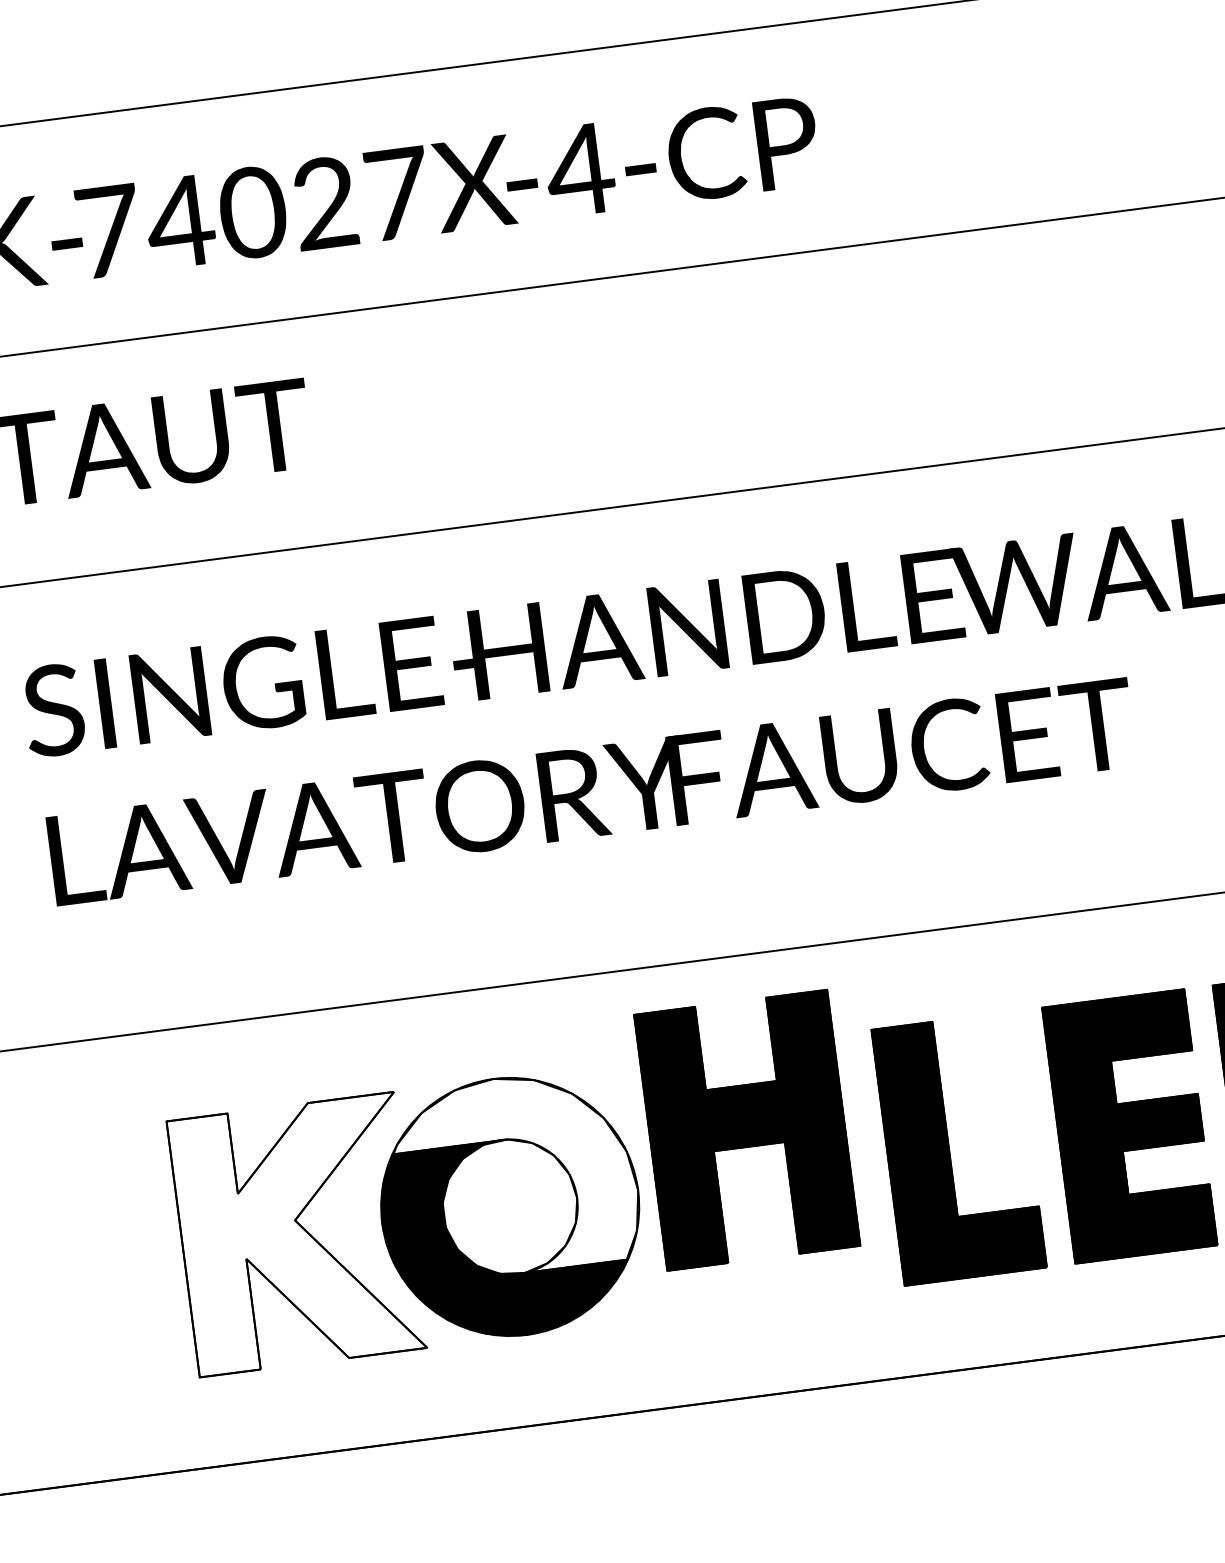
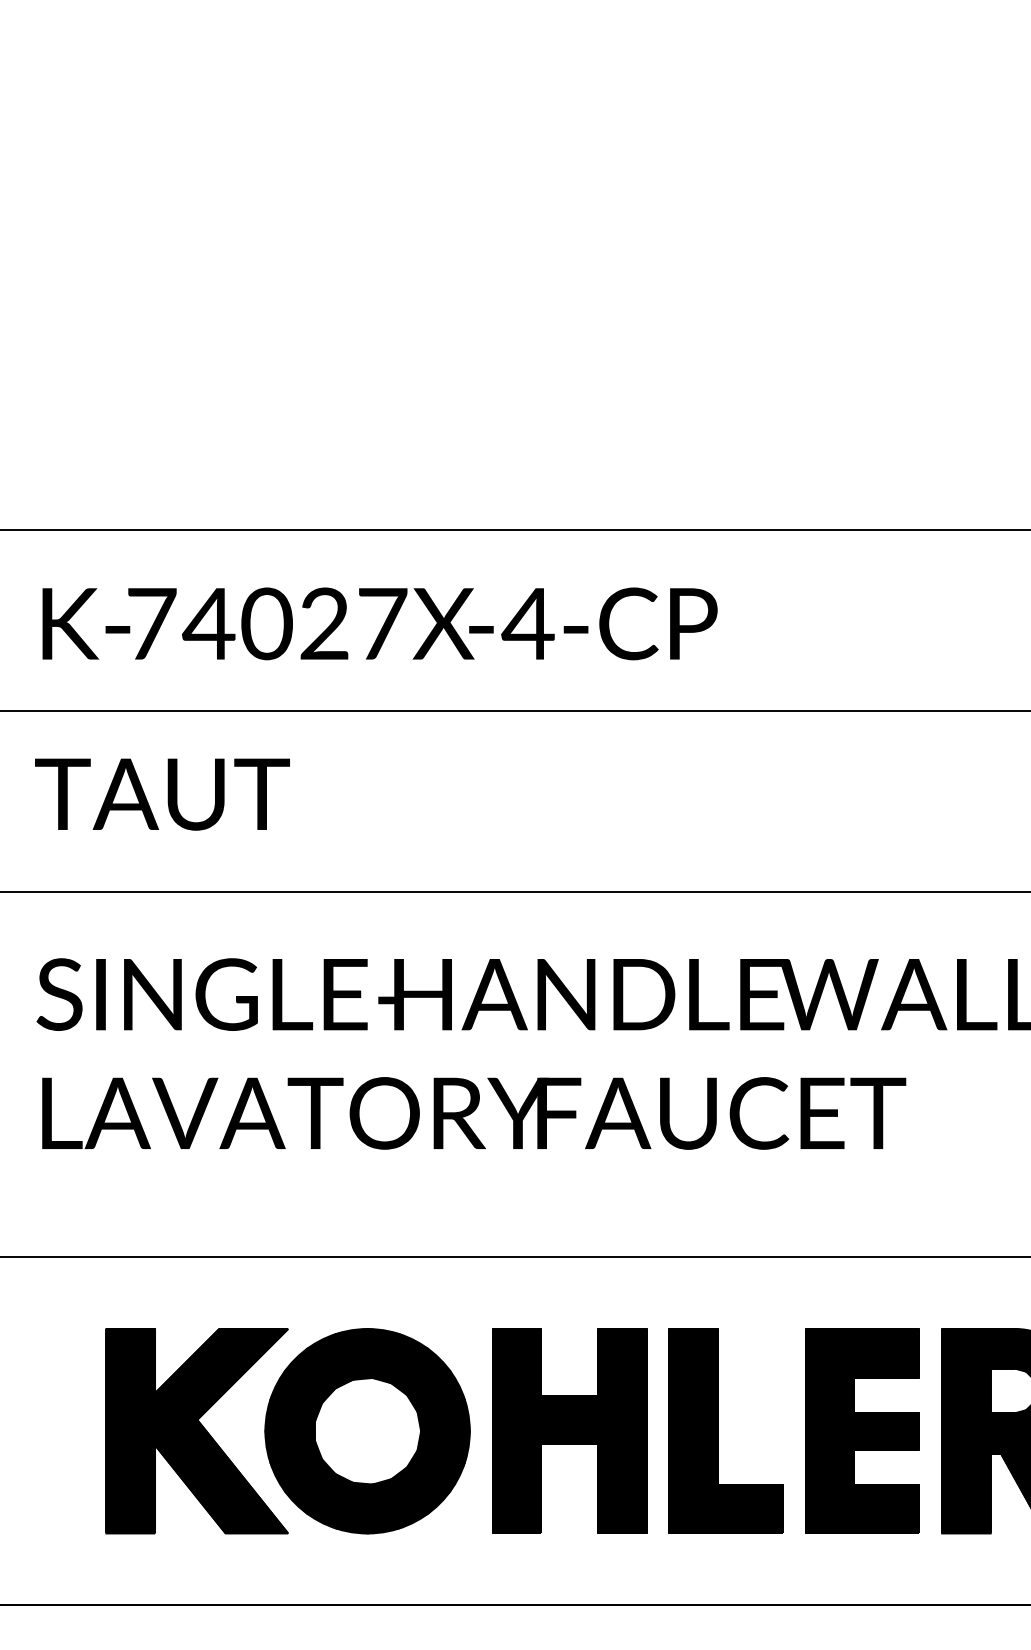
part: (746, 1129) -> (569, 1430), moved
fill: (516, 1174) -> (375, 1406), added
fill: (297, 1234) -> (197, 1431), added

